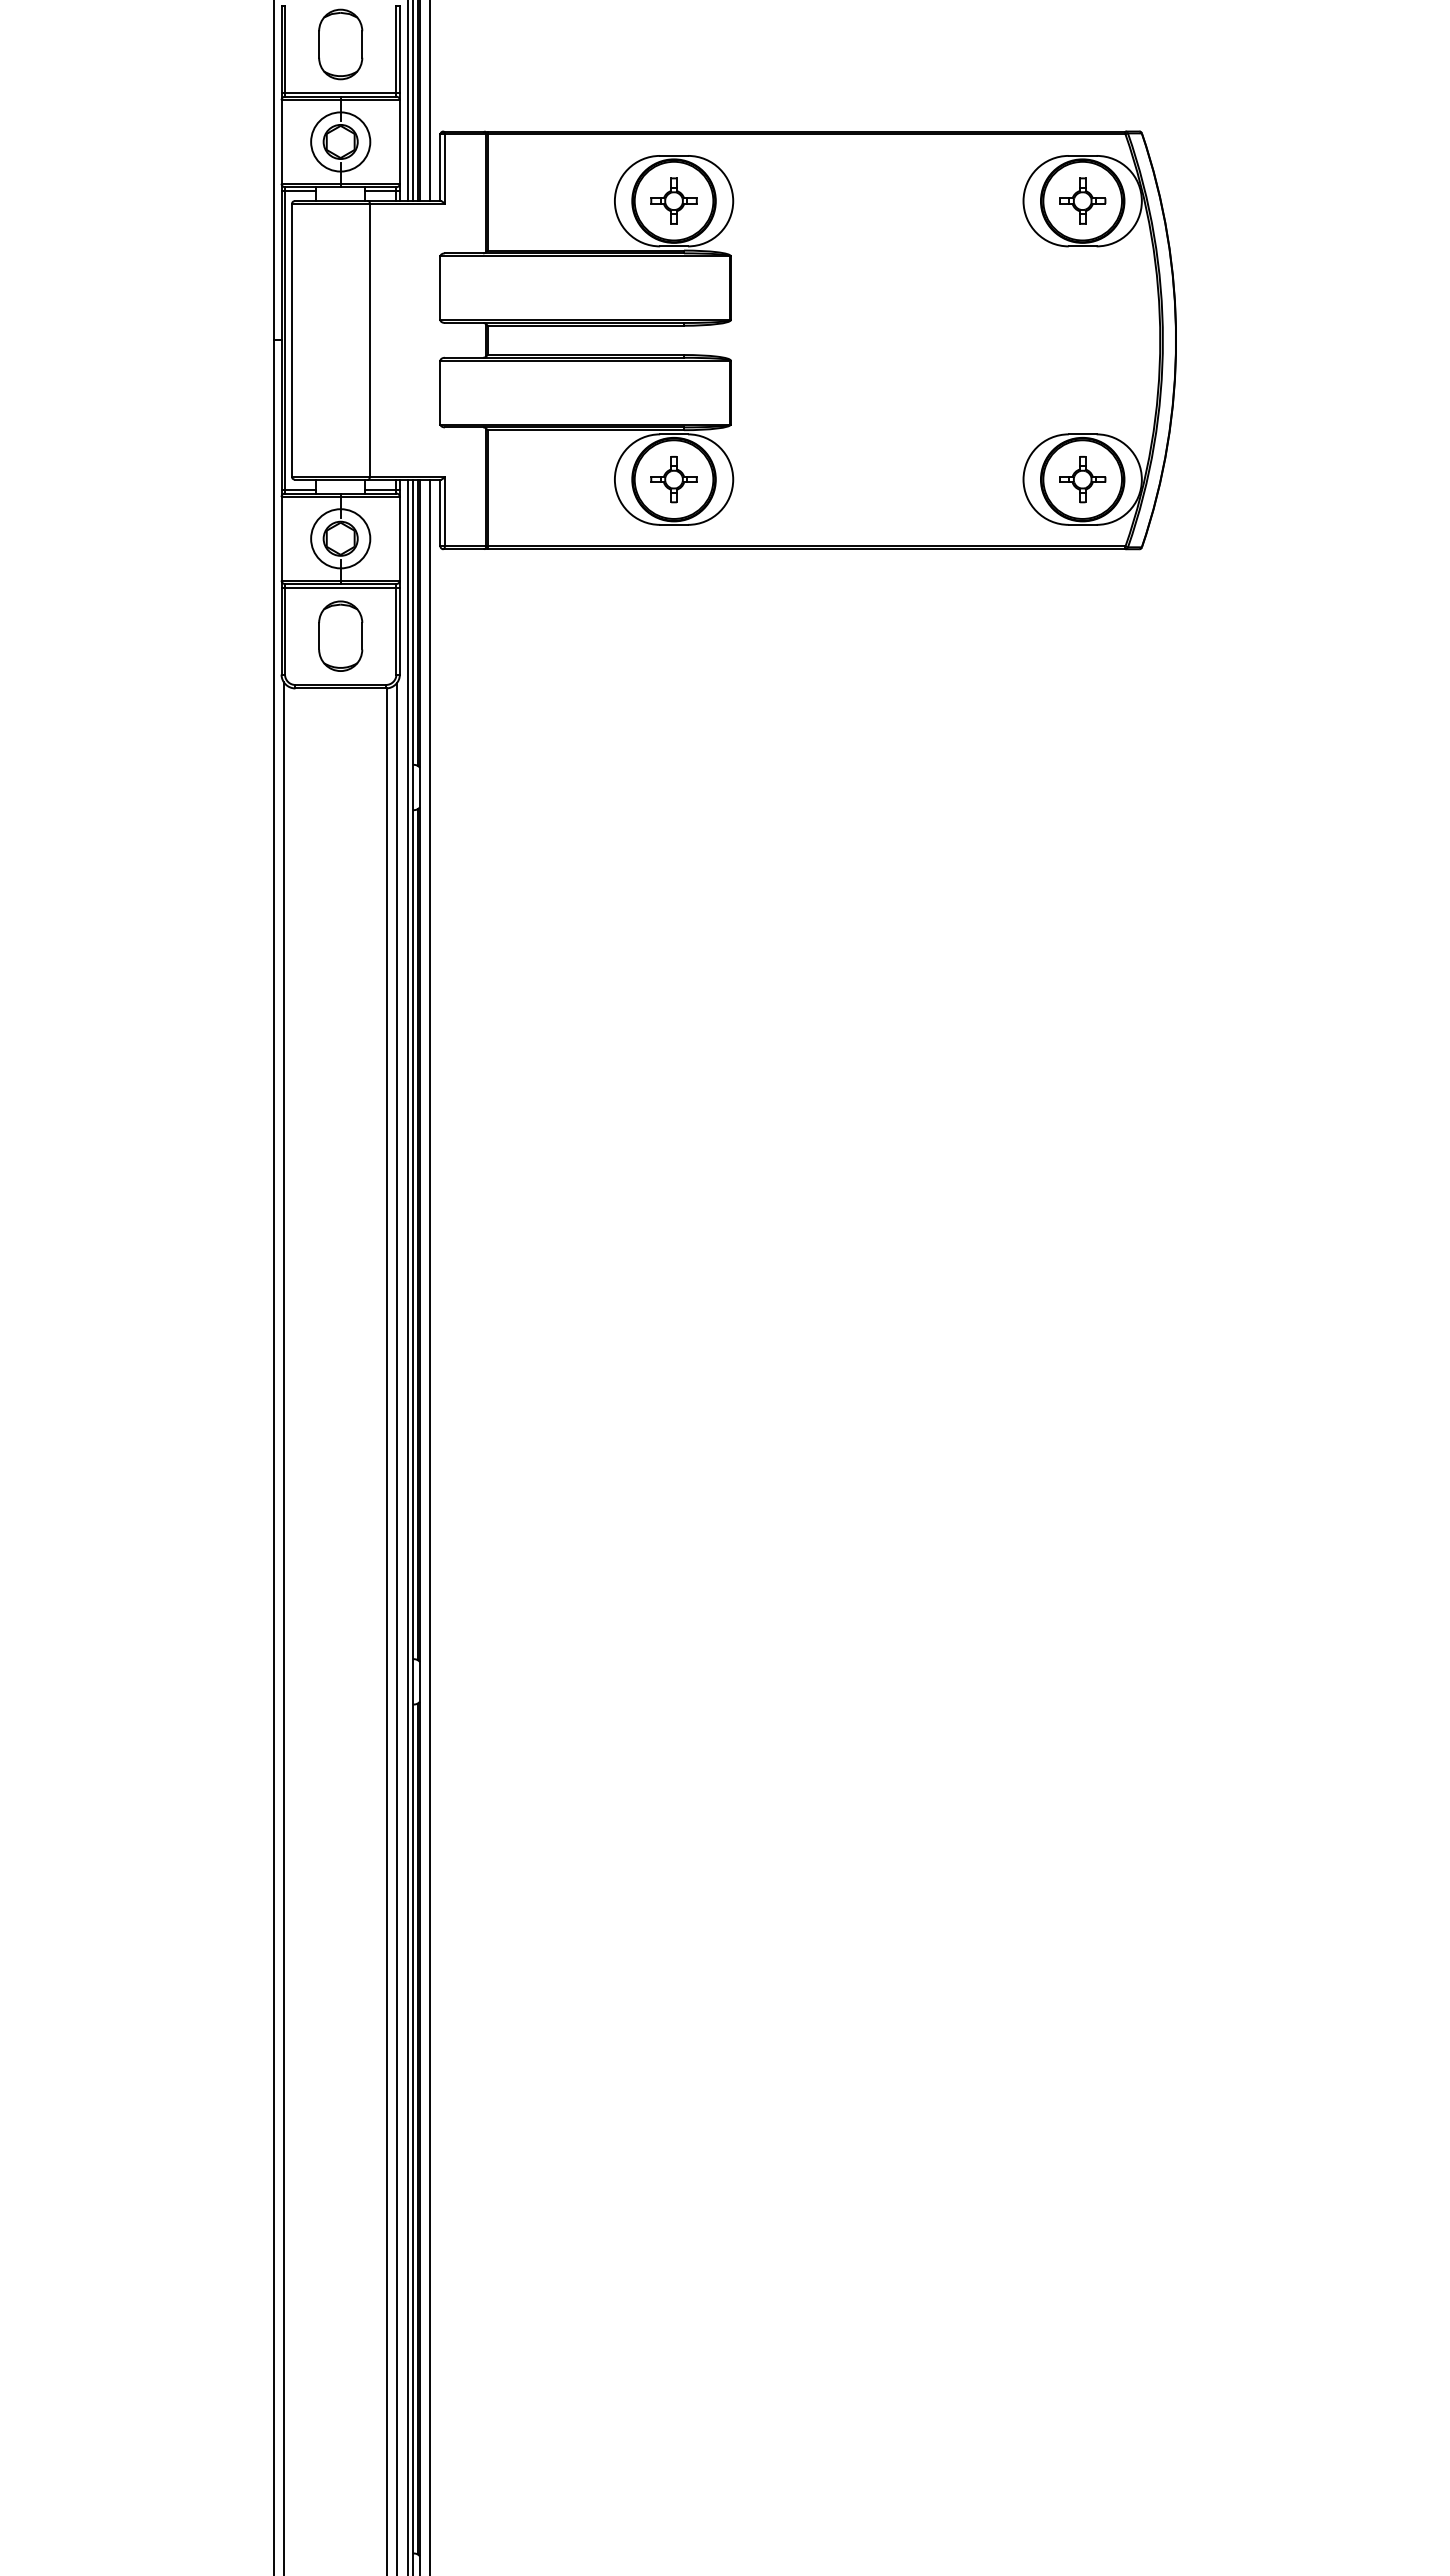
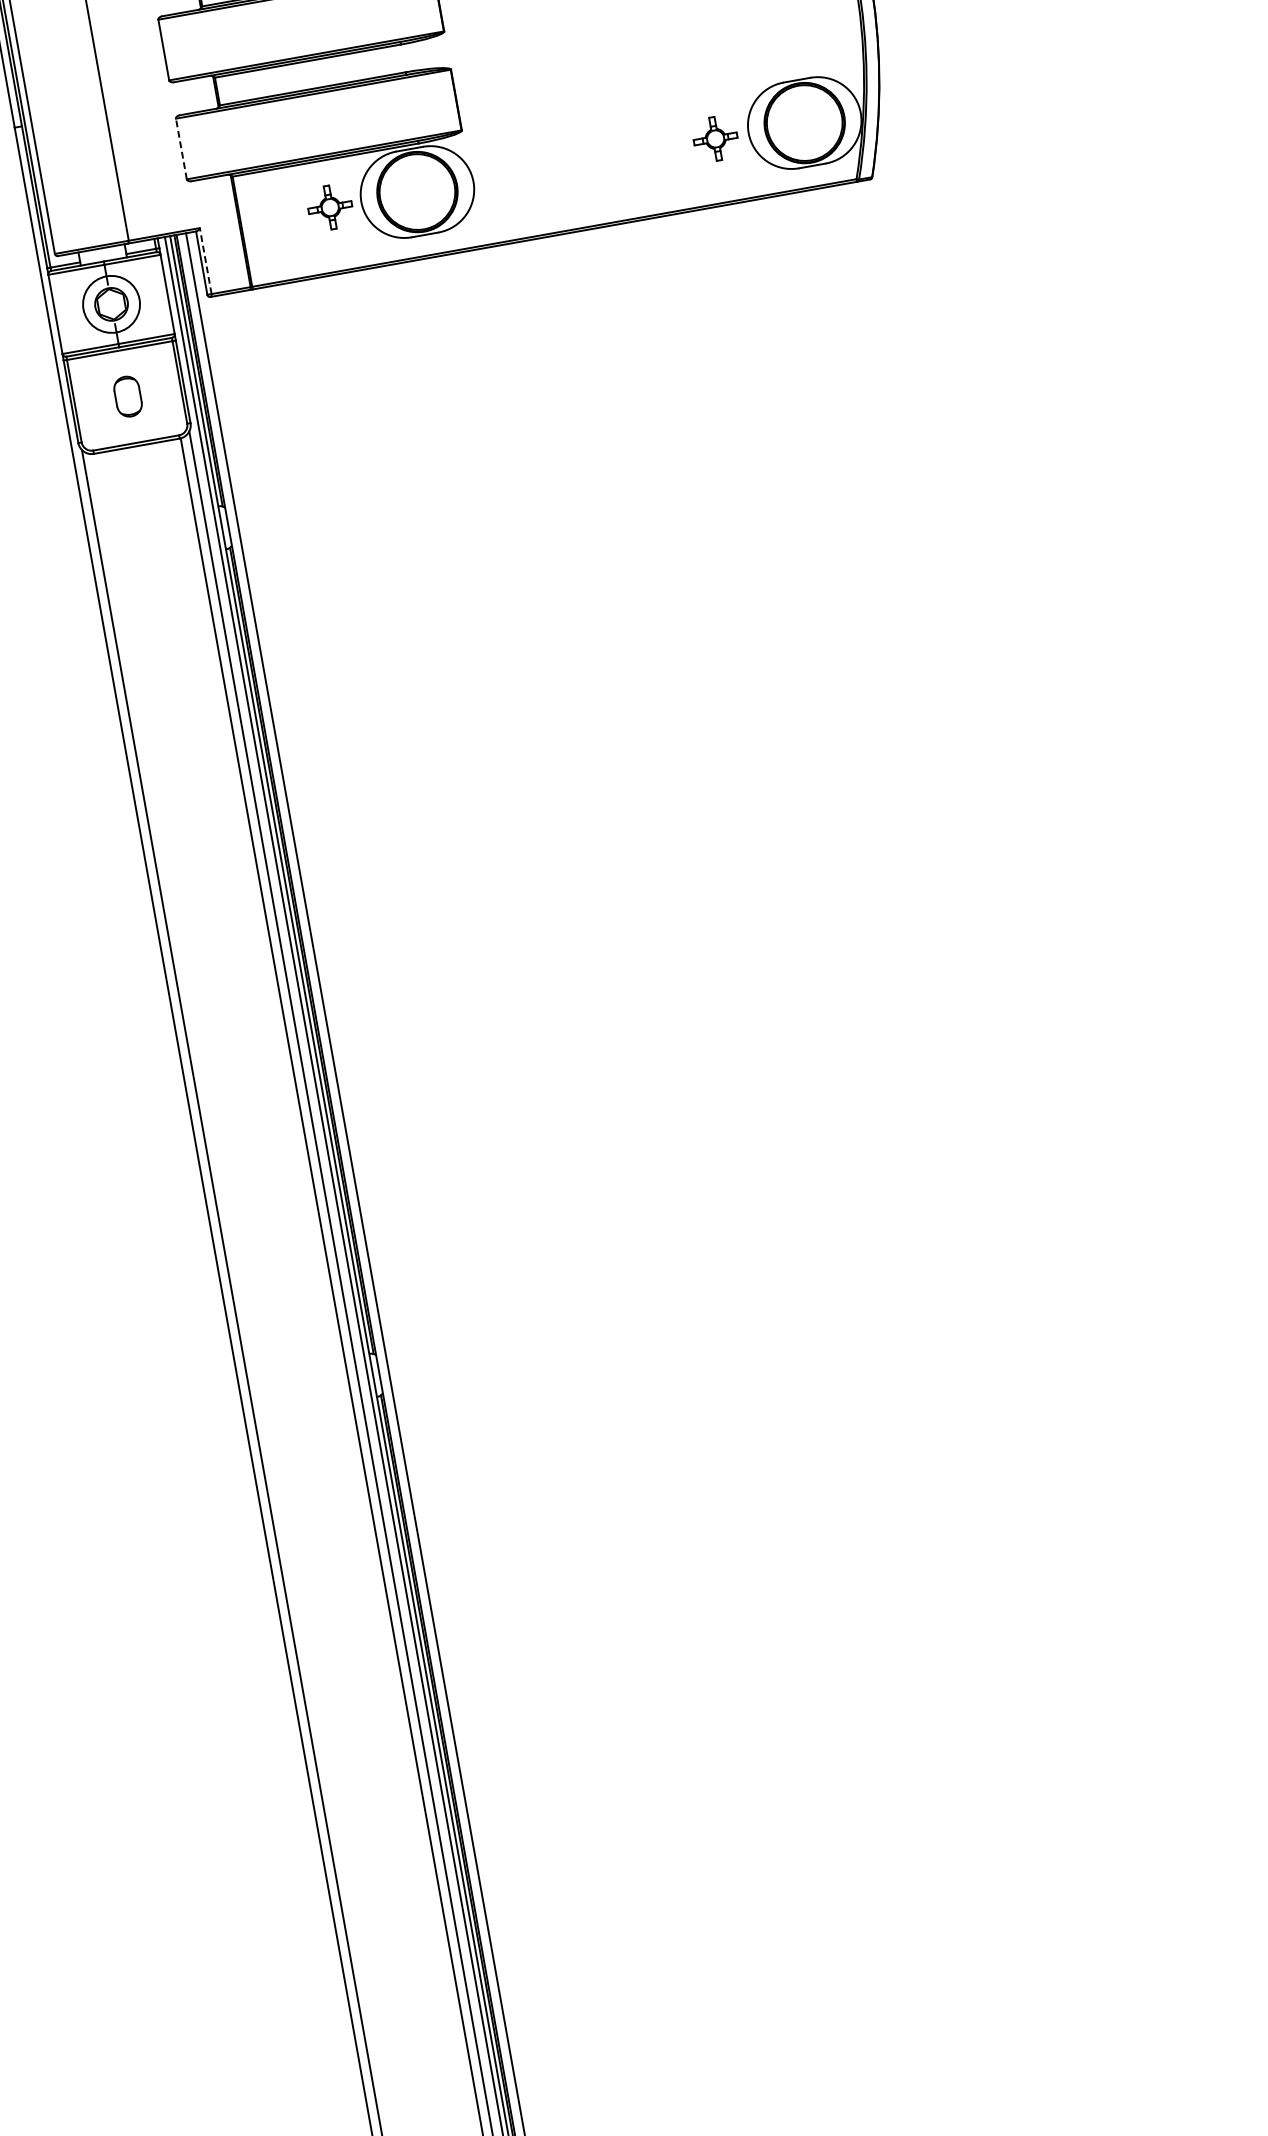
line: (440, 392) -> (181, 148), solid -> dashed
part: (673, 479) -> (329, 207), moved
part: (1082, 479) -> (715, 138), moved
line: (444, 511) -> (205, 261), solid -> dashed
part: (340, 635) -> (127, 396), size x0.6

